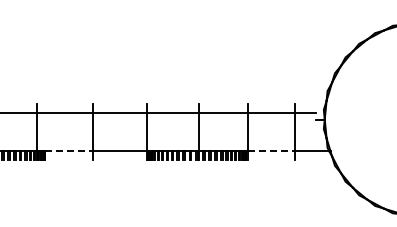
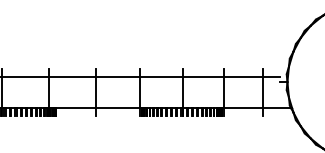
line: (68, 151) -> (75, 108), dashed -> solid
line: (272, 151) -> (244, 108), dashed -> solid

